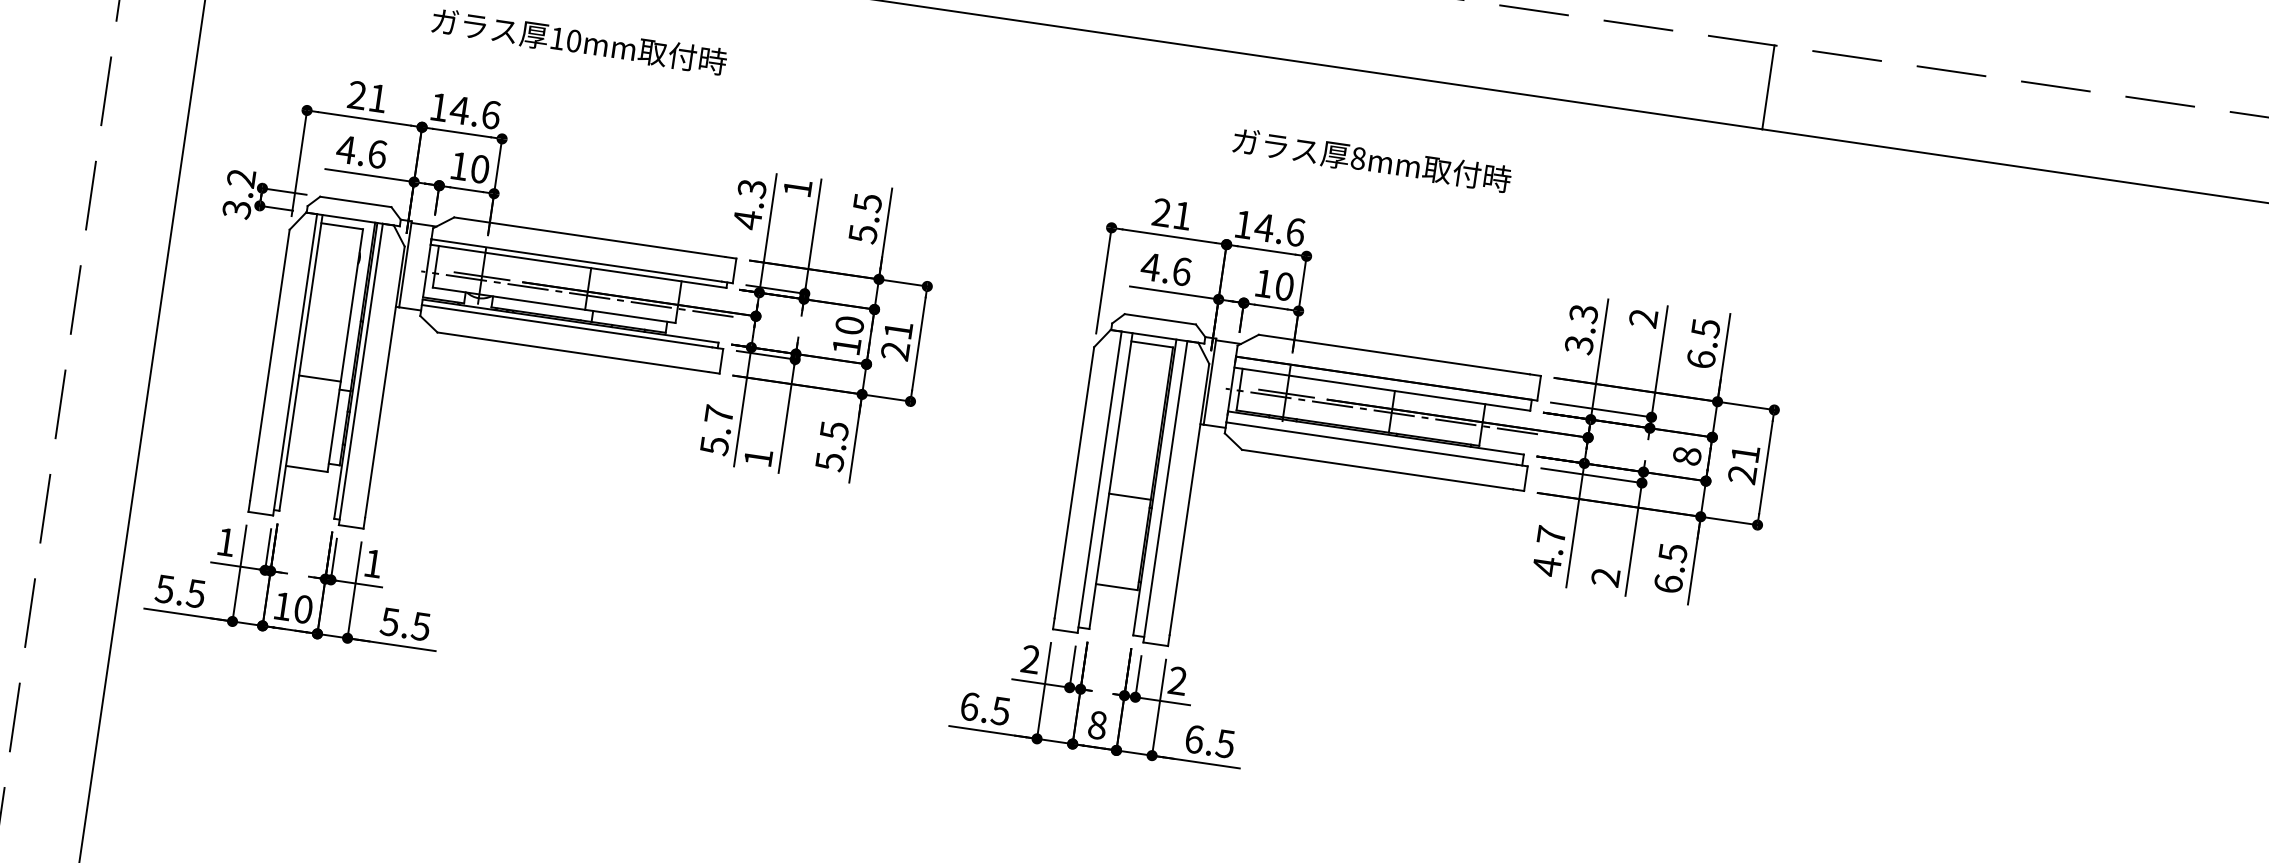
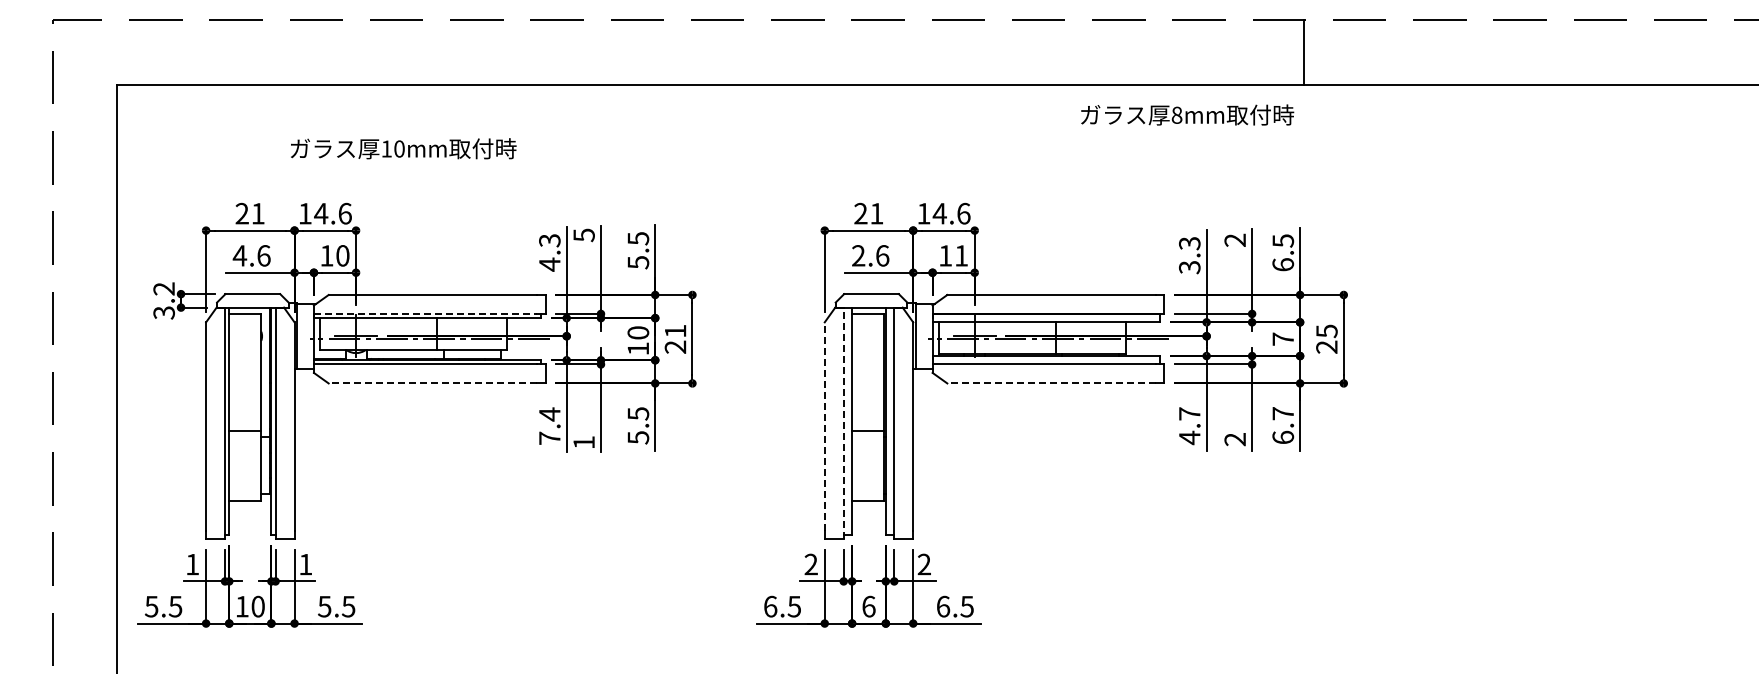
text: (1372, 159) -> (1187, 114), moved
text: (796, 188) -> (583, 235), 1 -> 5
line: (576, 259) -> (425, 313), solid -> dashed
text: (1150, 266) -> (858, 255), 4.6 -> 2.6
text: (1284, 286) -> (961, 255), 10 -> 11
line: (572, 352) -> (432, 383), solid -> dashed
text: (716, 430) -> (549, 426), 5.7 -> 7.4
text: (1744, 454) -> (1326, 331), 21 -> 25
text: (1687, 455) -> (1283, 338), 8 -> 7
line: (1377, 469) -> (1051, 383), solid -> dashed
line: (1074, 482) -> (824, 426), solid -> dashed
line: (1099, 482) -> (843, 423), solid -> dashed
text: (1673, 552) -> (1283, 413), 6.5 -> 6.7
text: (1097, 724) -> (868, 606), 8 -> 6

